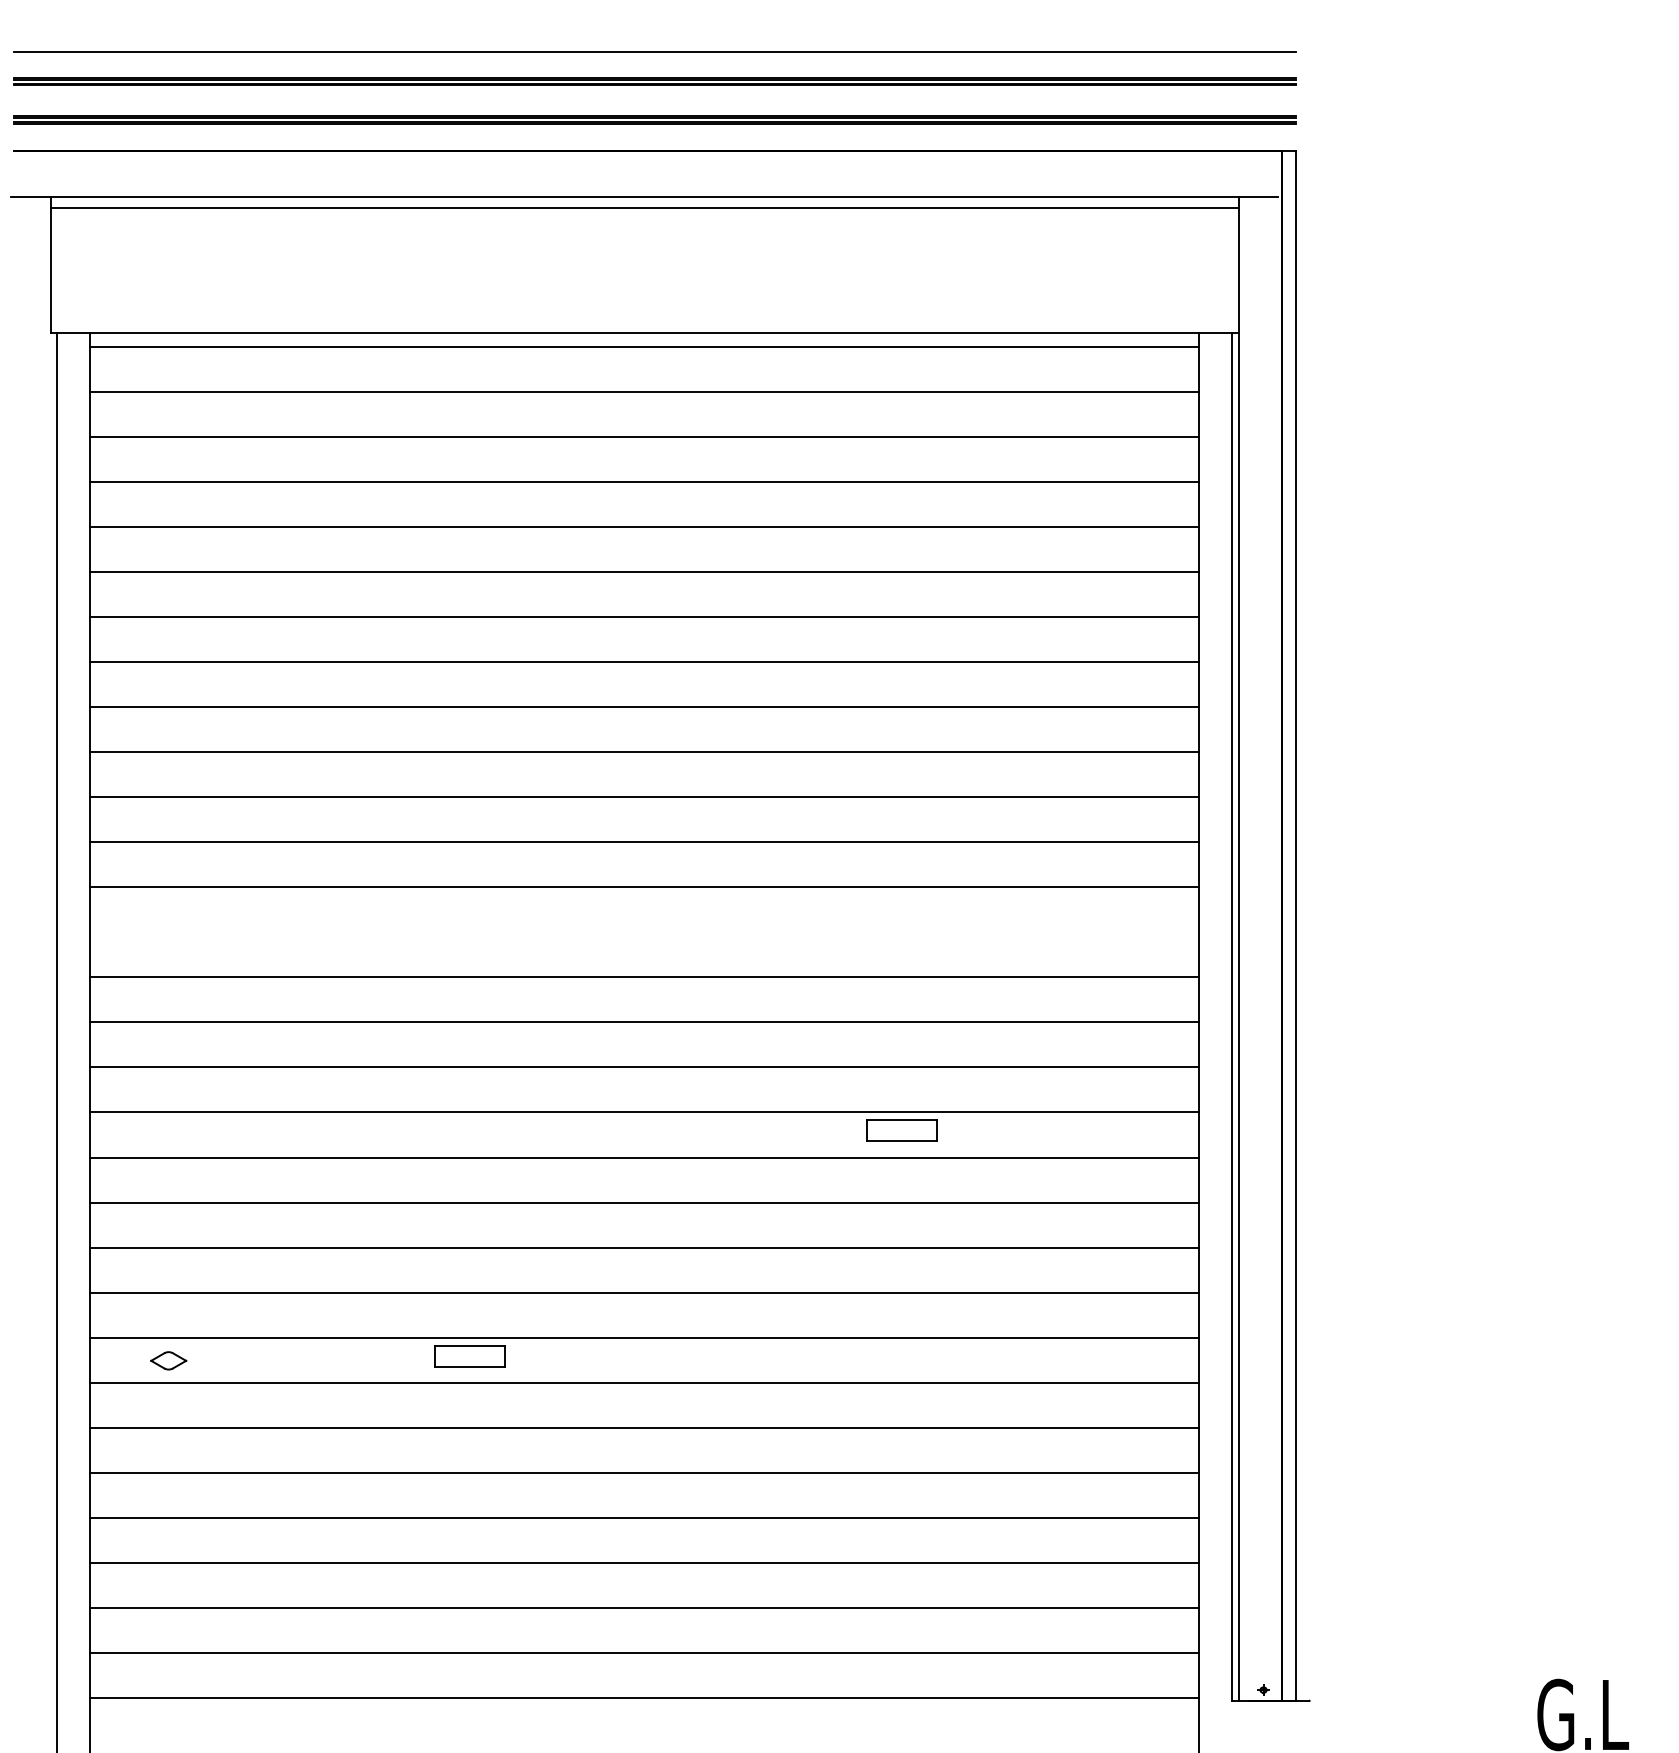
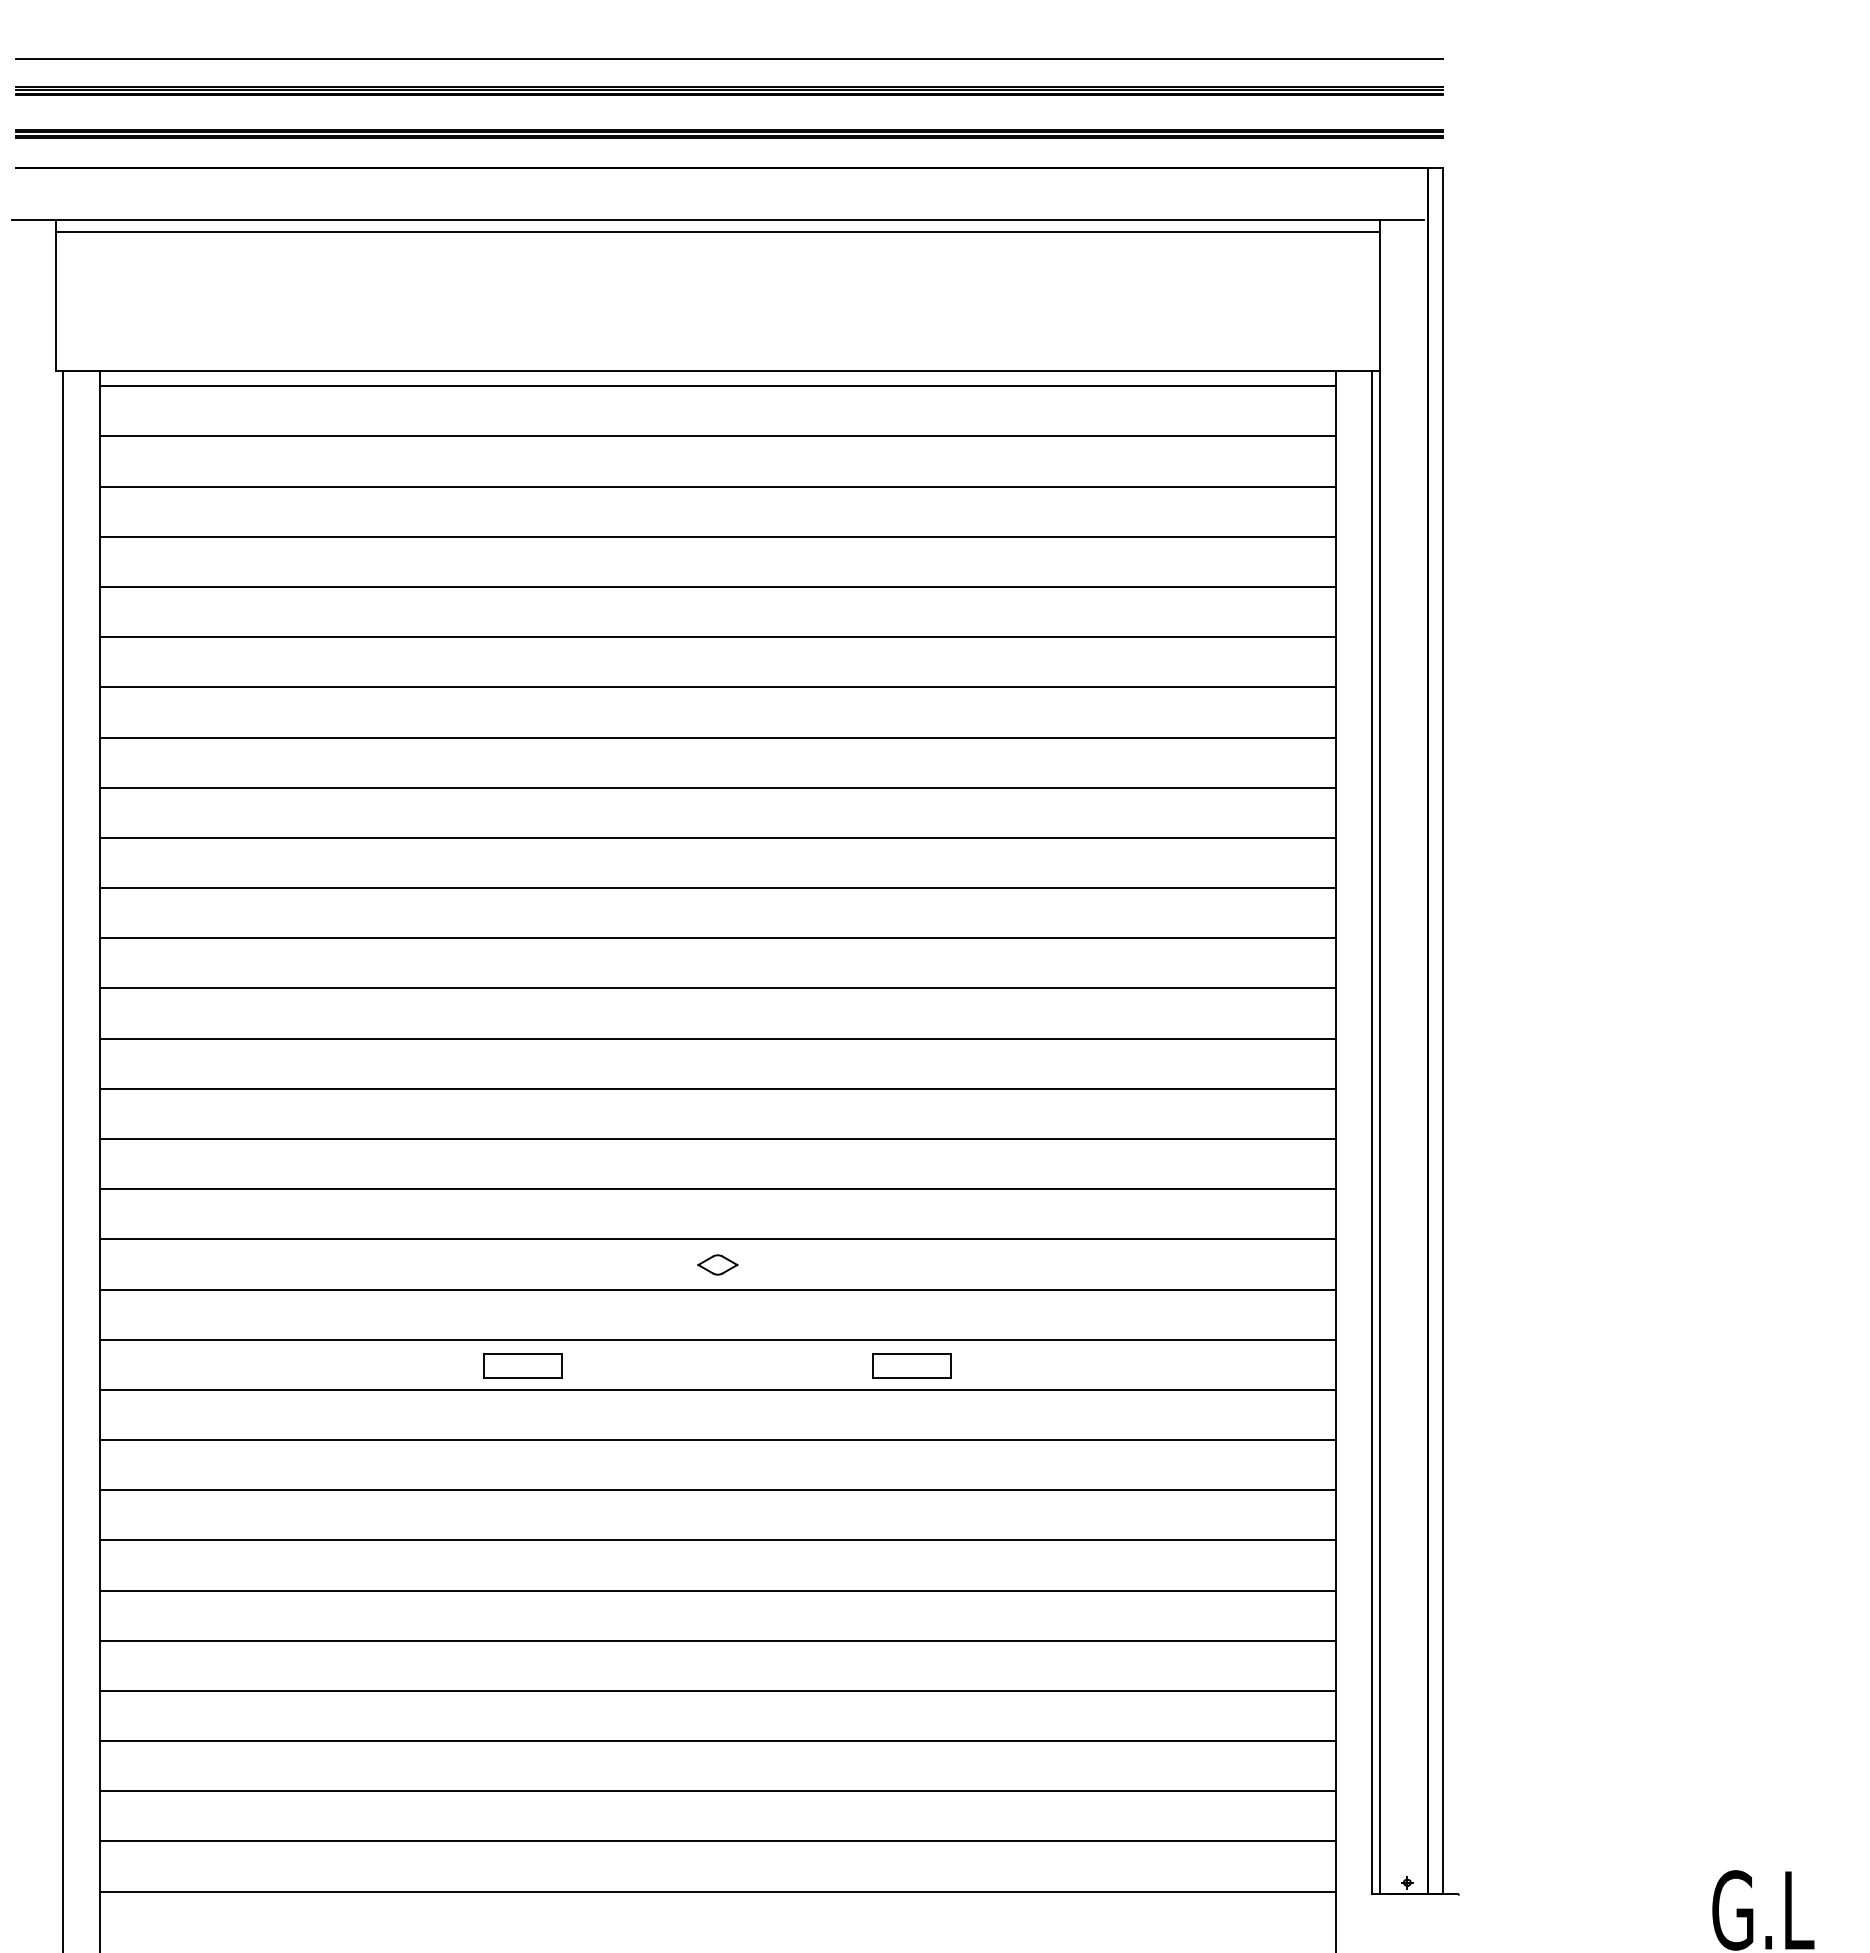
line: (644, 932) -> (717, 1038), added
part: (900, 1129) -> (911, 1365), moved
part: (469, 1355) -> (522, 1365), moved
part: (168, 1360) -> (717, 1264), moved

